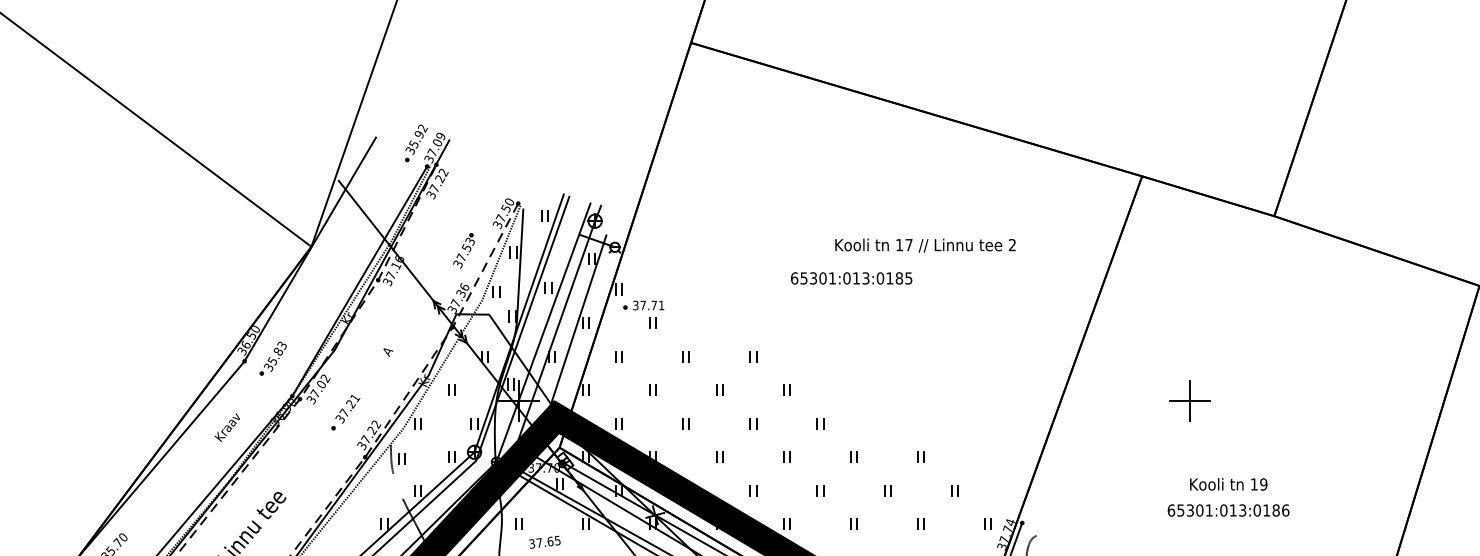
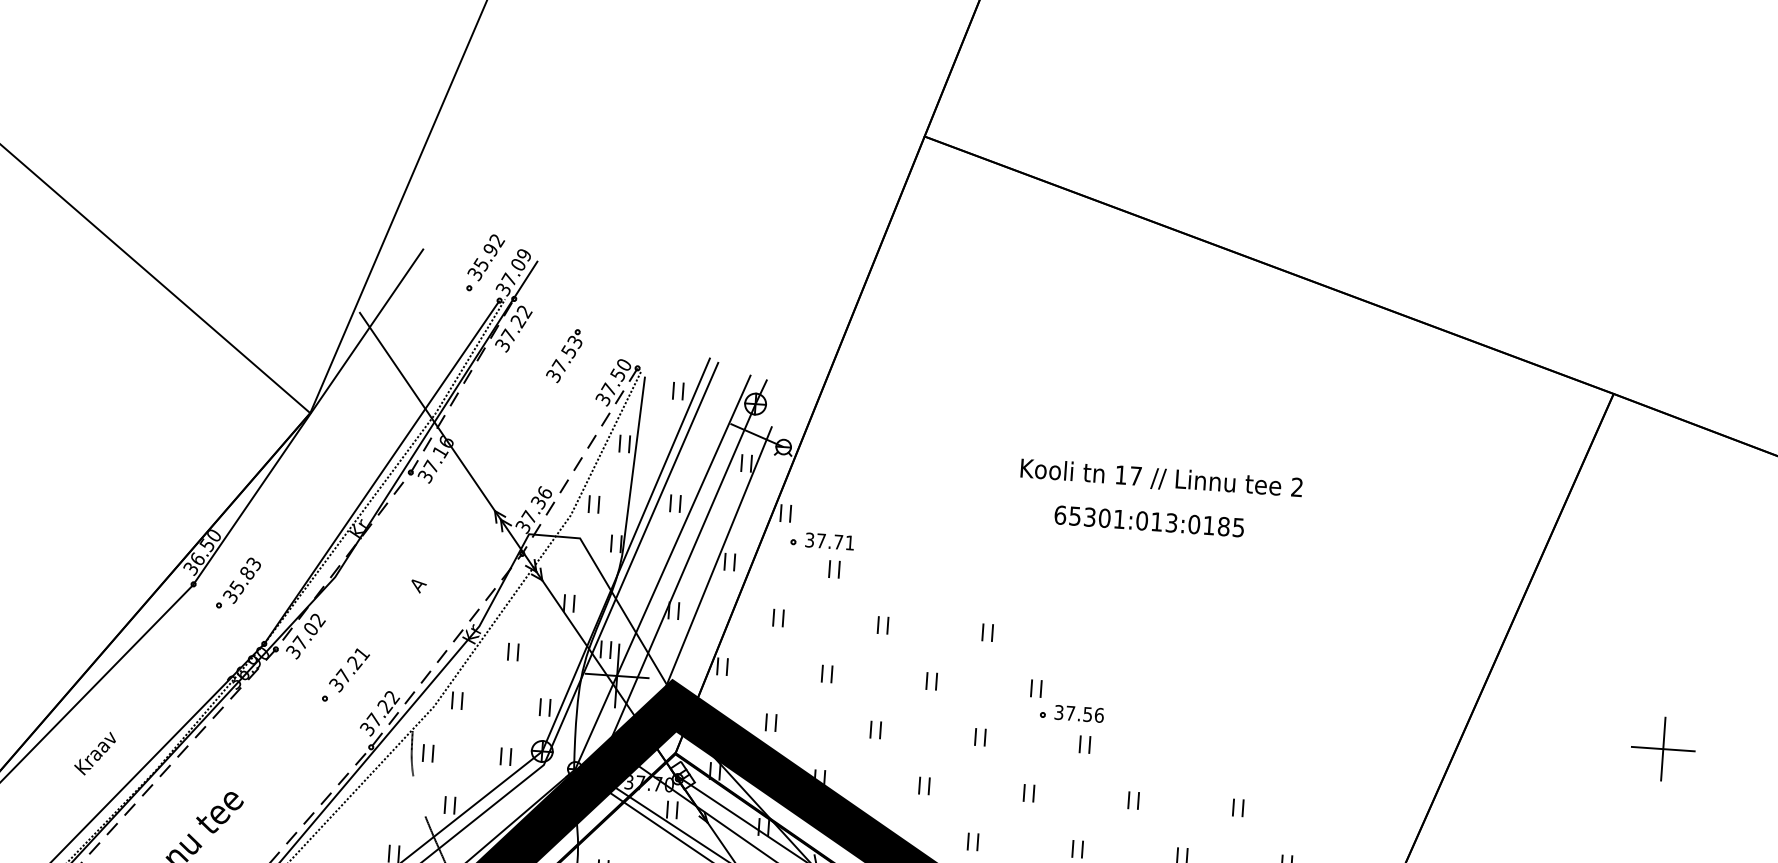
text: (925, 245) -> (1161, 478), moved
part: (463, 250) -> (563, 355), moved
part: (810, 404) -> (1071, 713), added
text: (226, 427) -> (93, 753), moved

